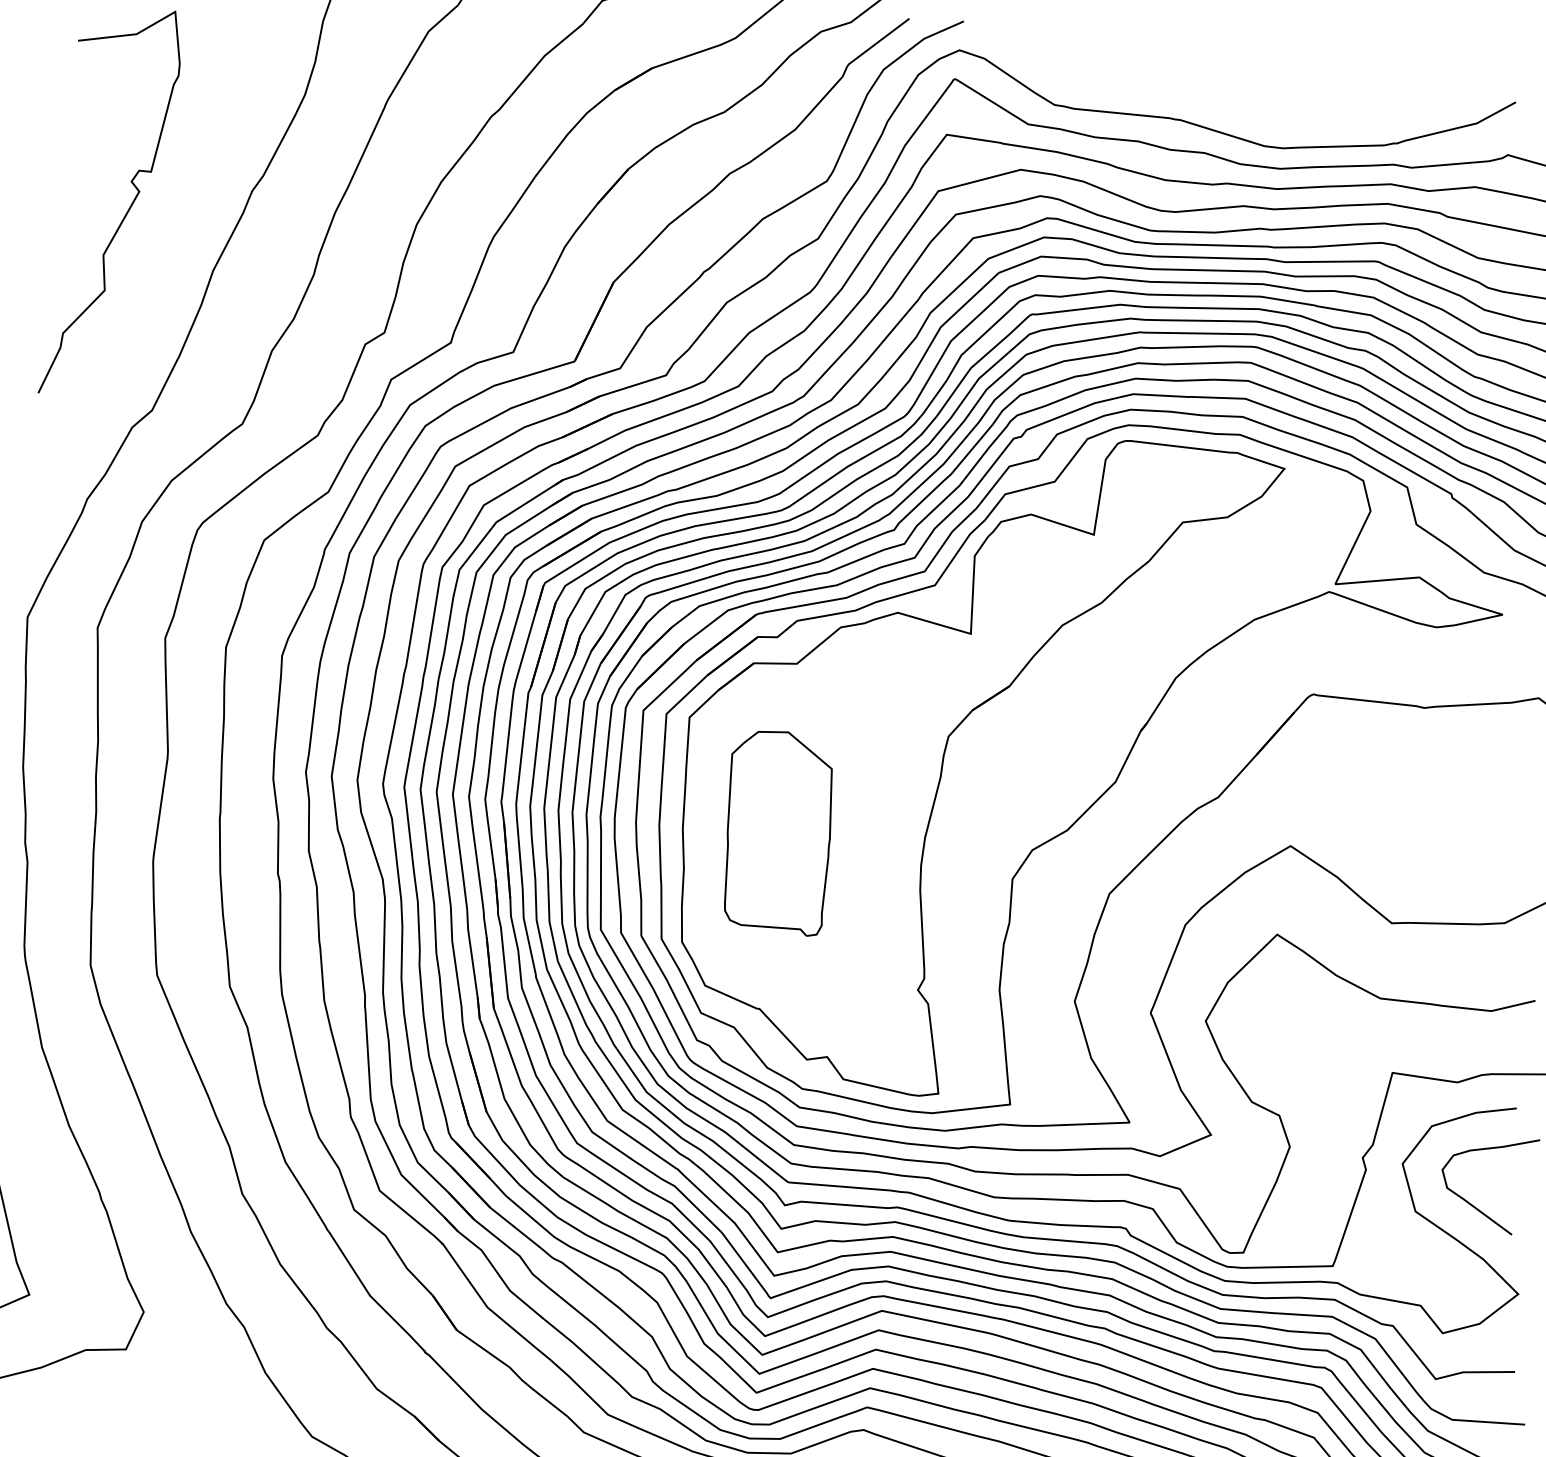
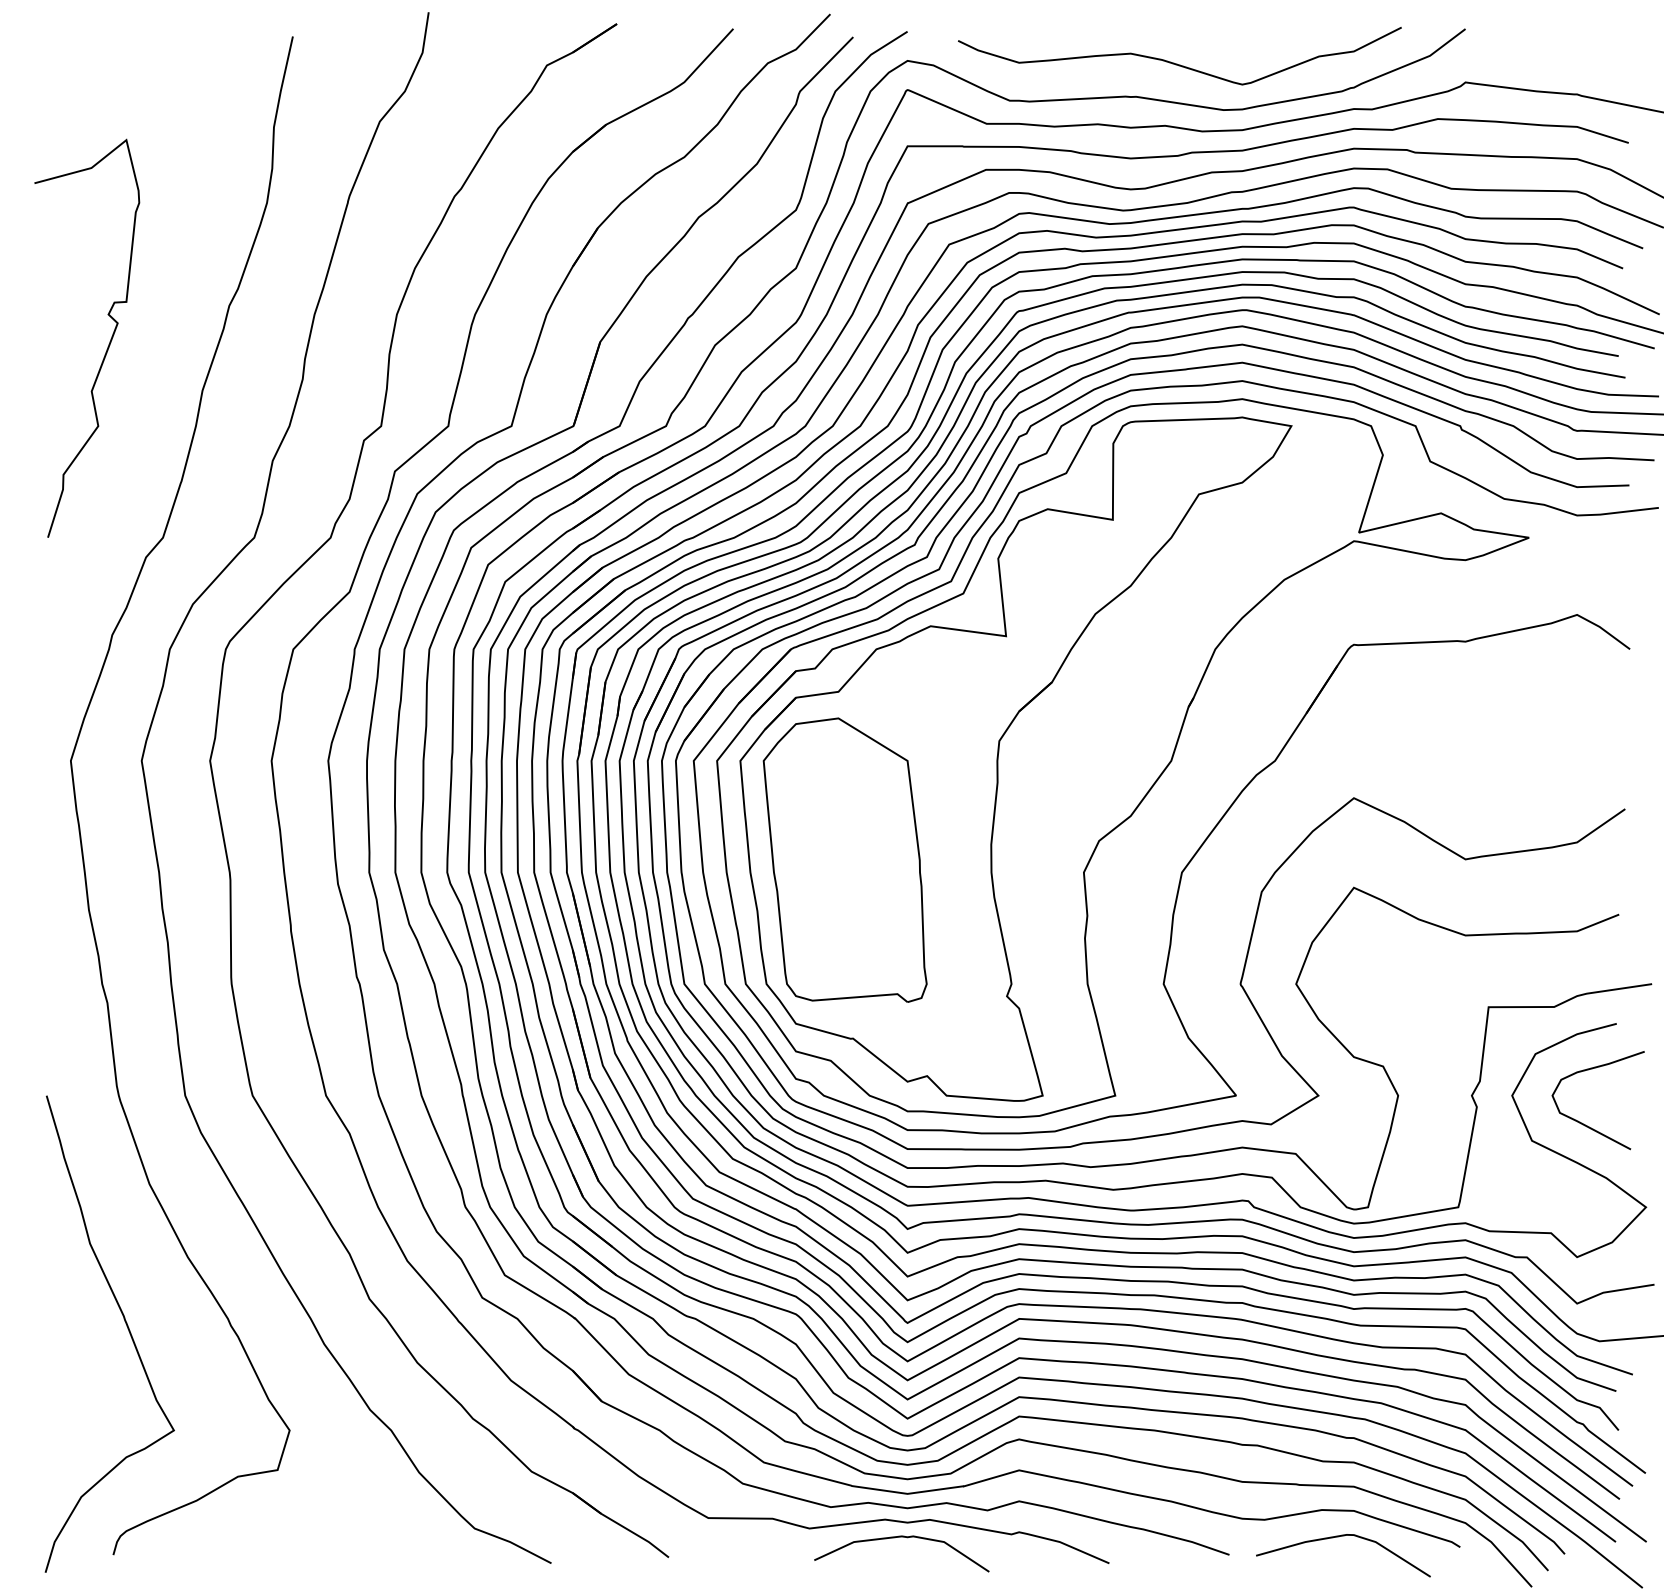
curve: (1226, 93) -> (1177, 63), added
part: (777, 830) -> (844, 859), size x1.43

